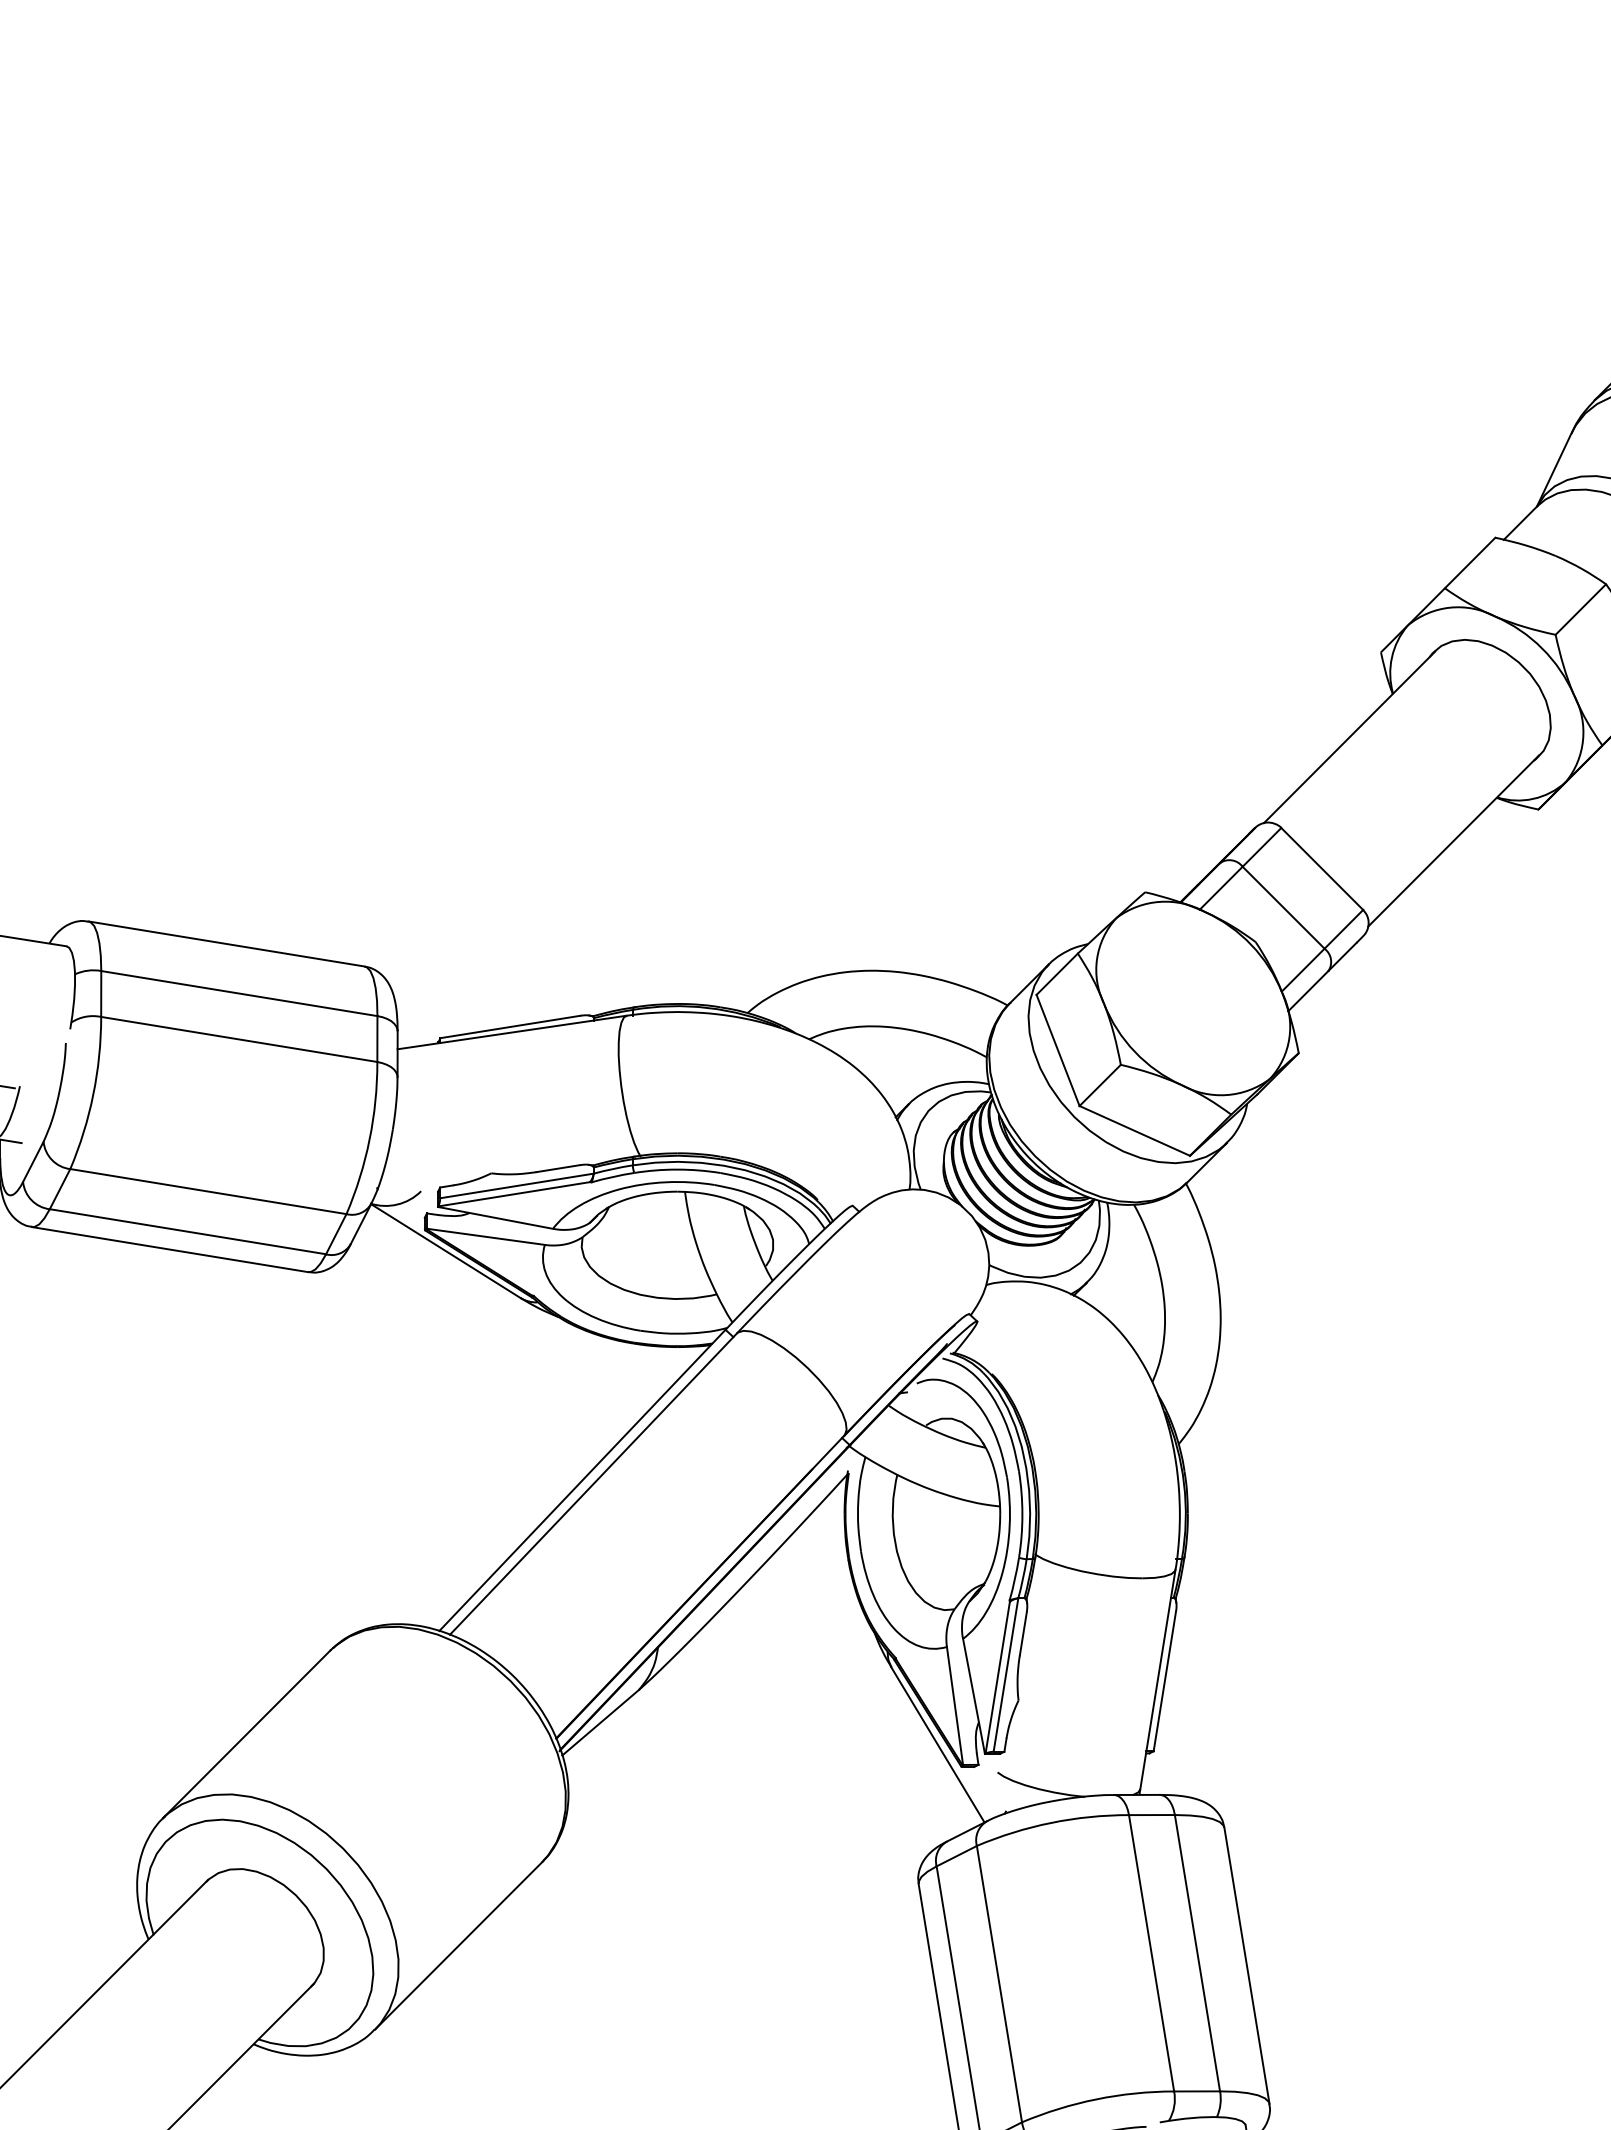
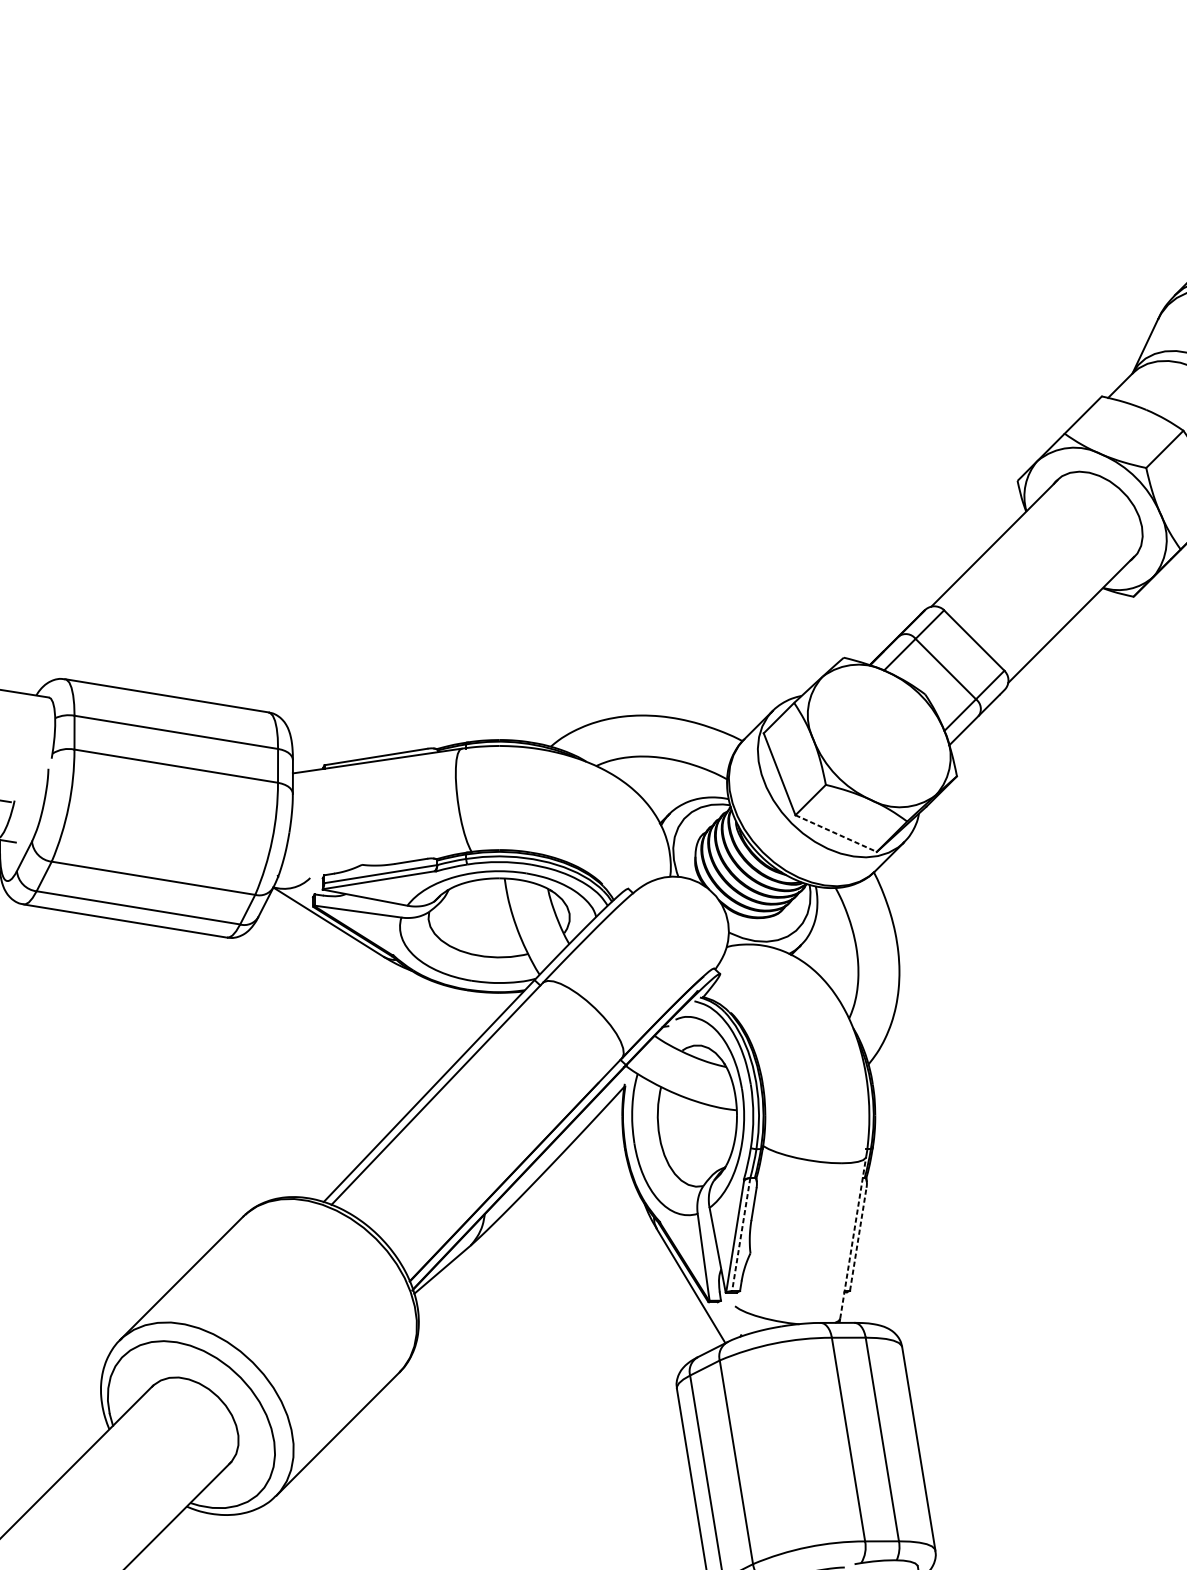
line: (1134, 1130) -> (835, 833), solid -> dashed
line: (1005, 1675) -> (740, 1234), solid -> dashed
line: (1158, 1678) -> (853, 1237), solid -> dashed
line: (1164, 1681) -> (858, 1239), solid -> dashed

